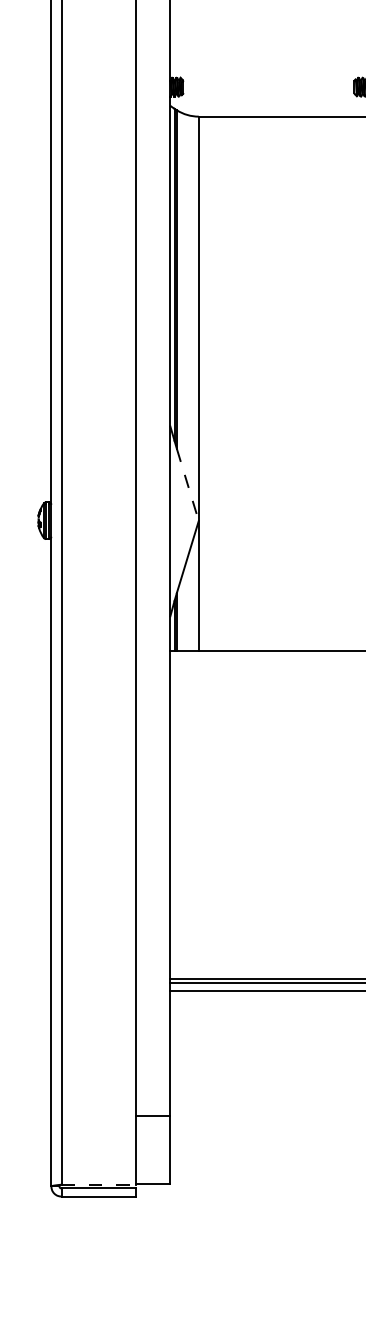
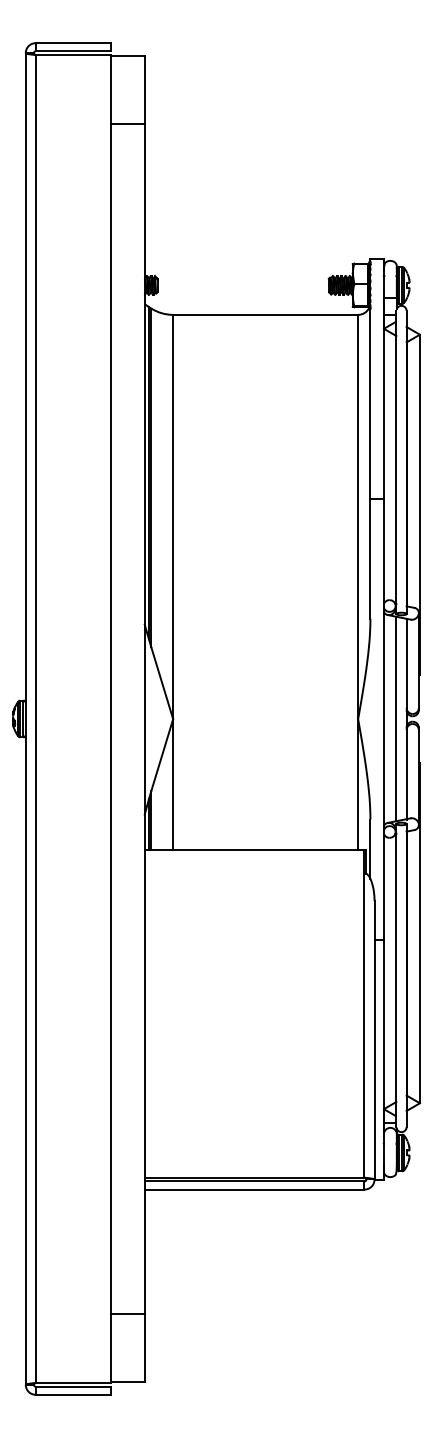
line: (188, 485) -> (162, 683), dashed -> solid
line: (99, 1184) -> (73, 1382), dashed -> solid

